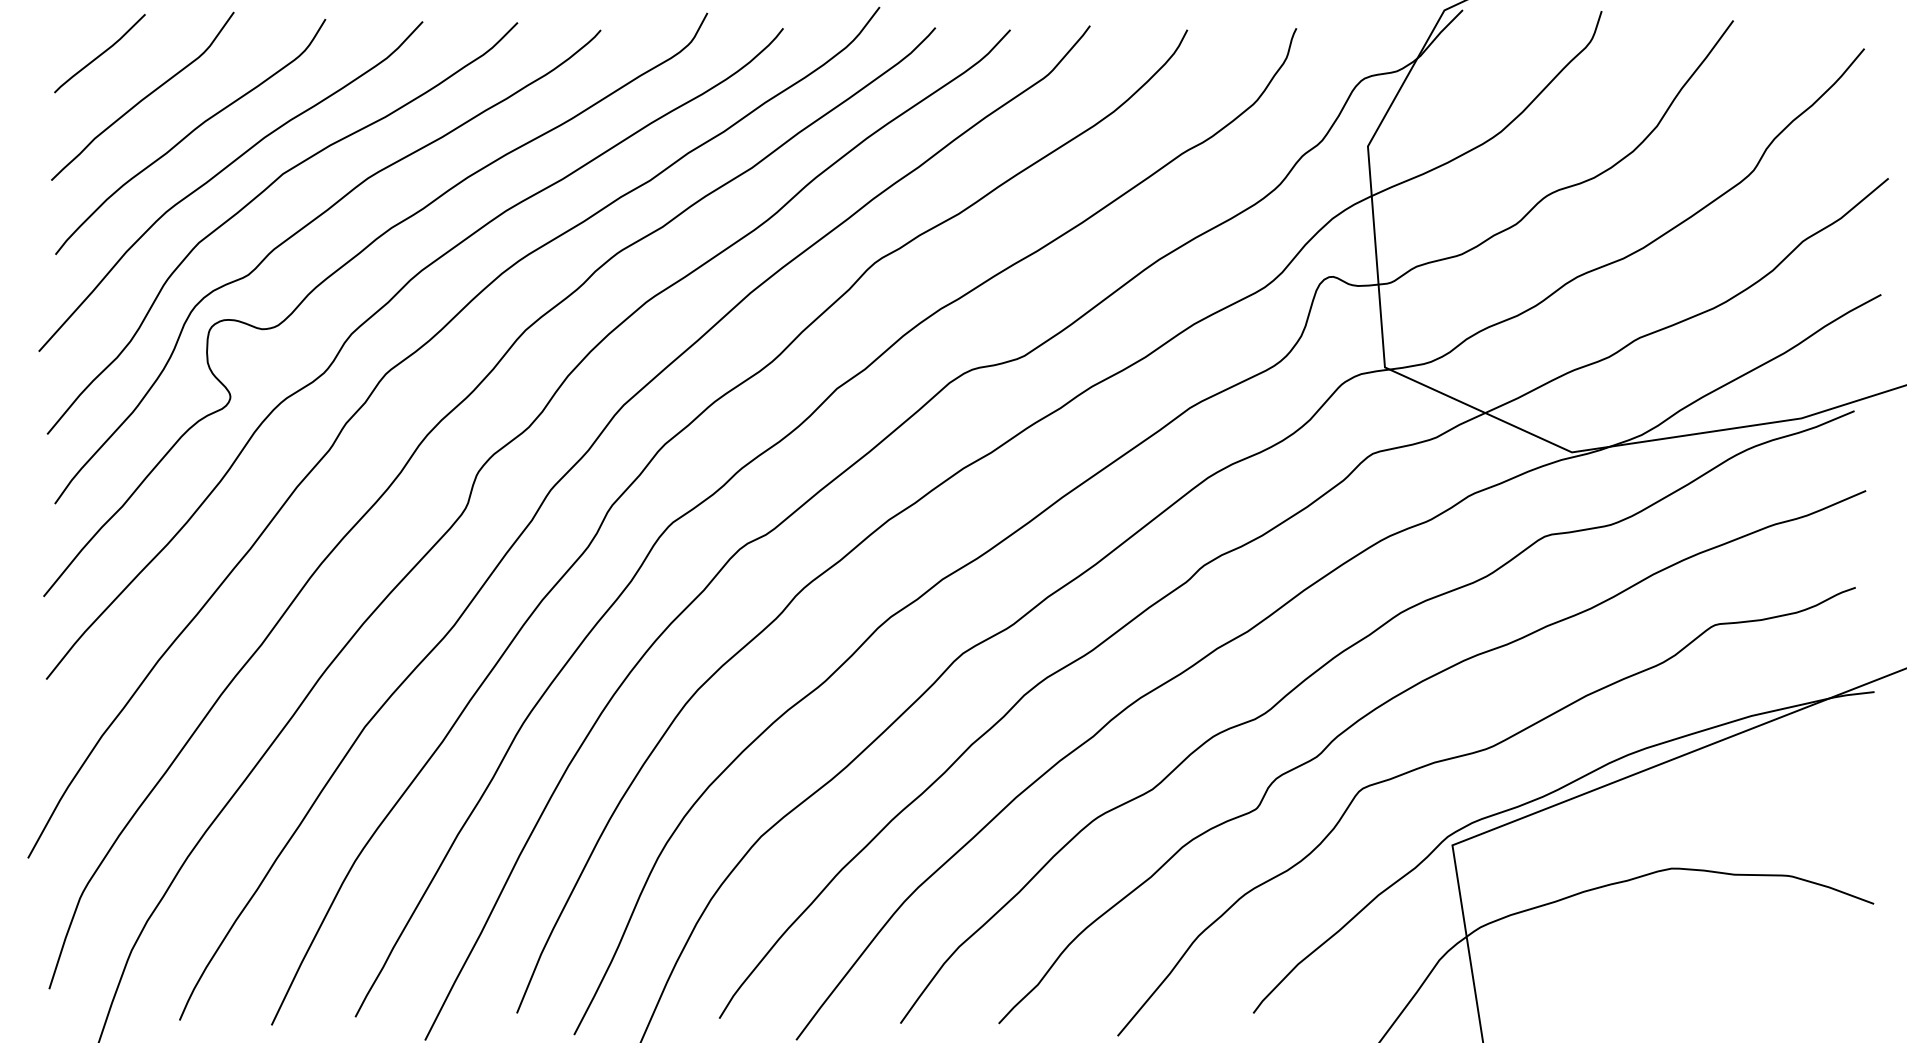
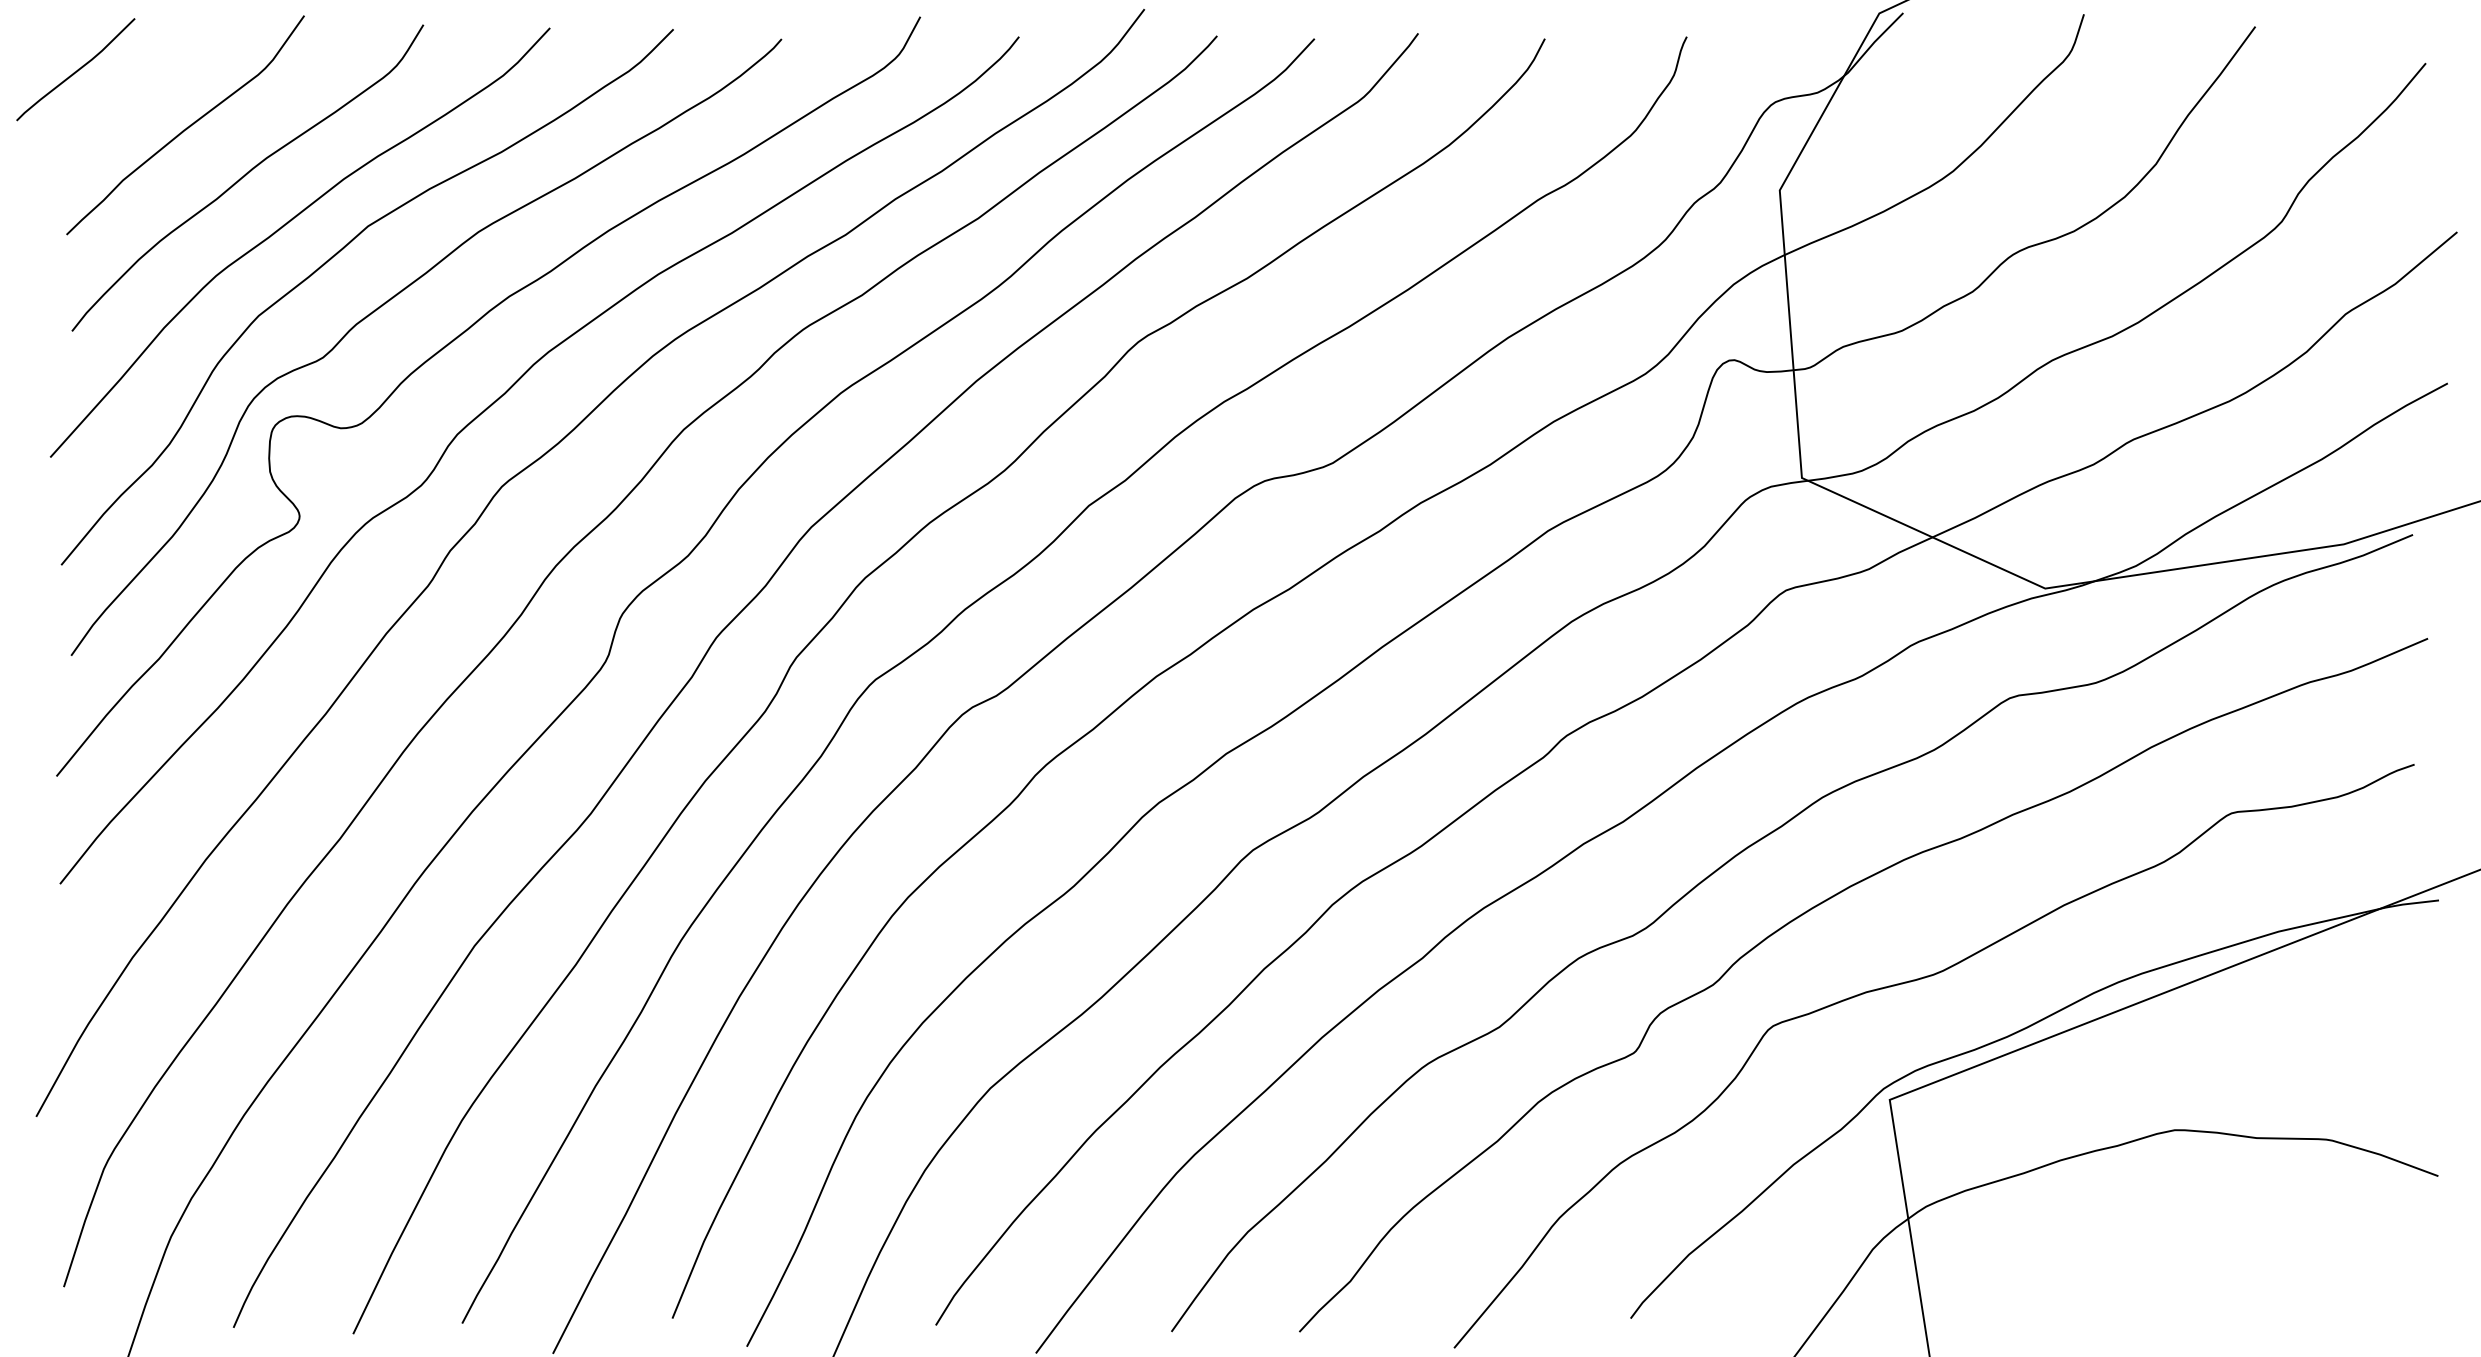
curve: (100, 54) -> (76, 70), moved

